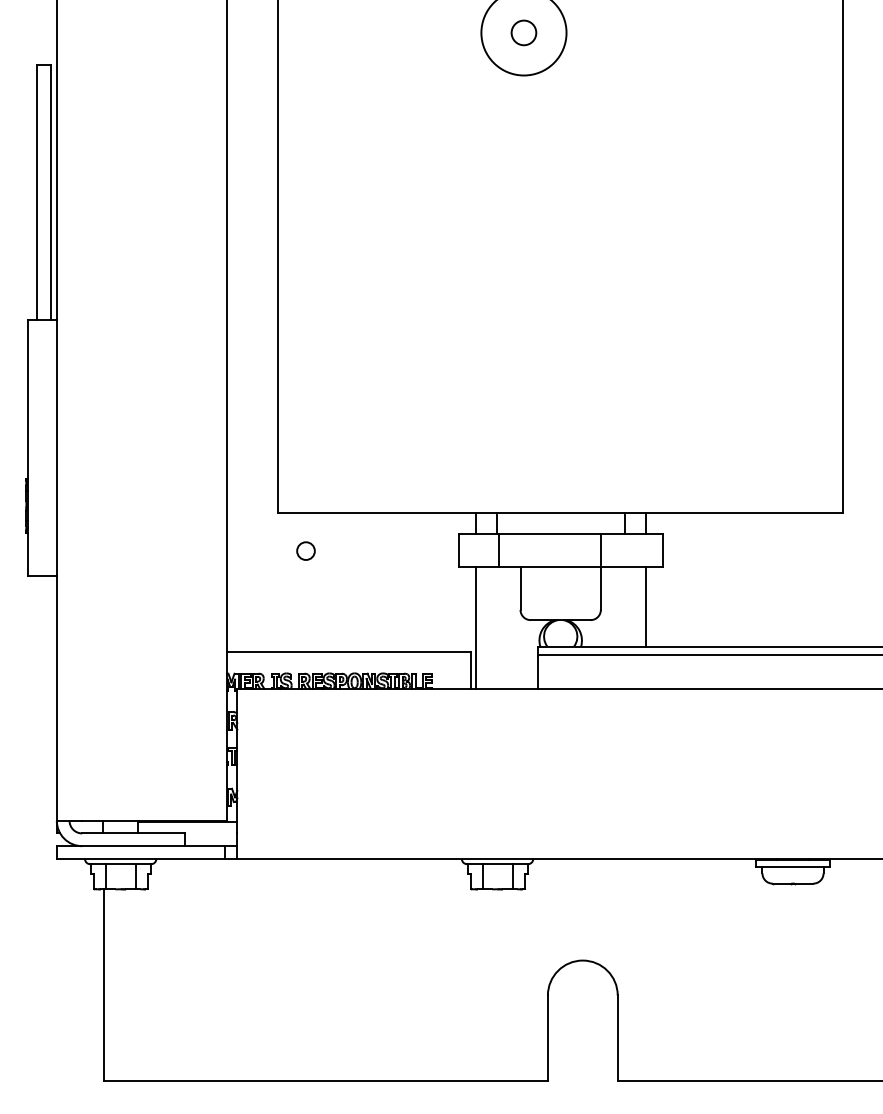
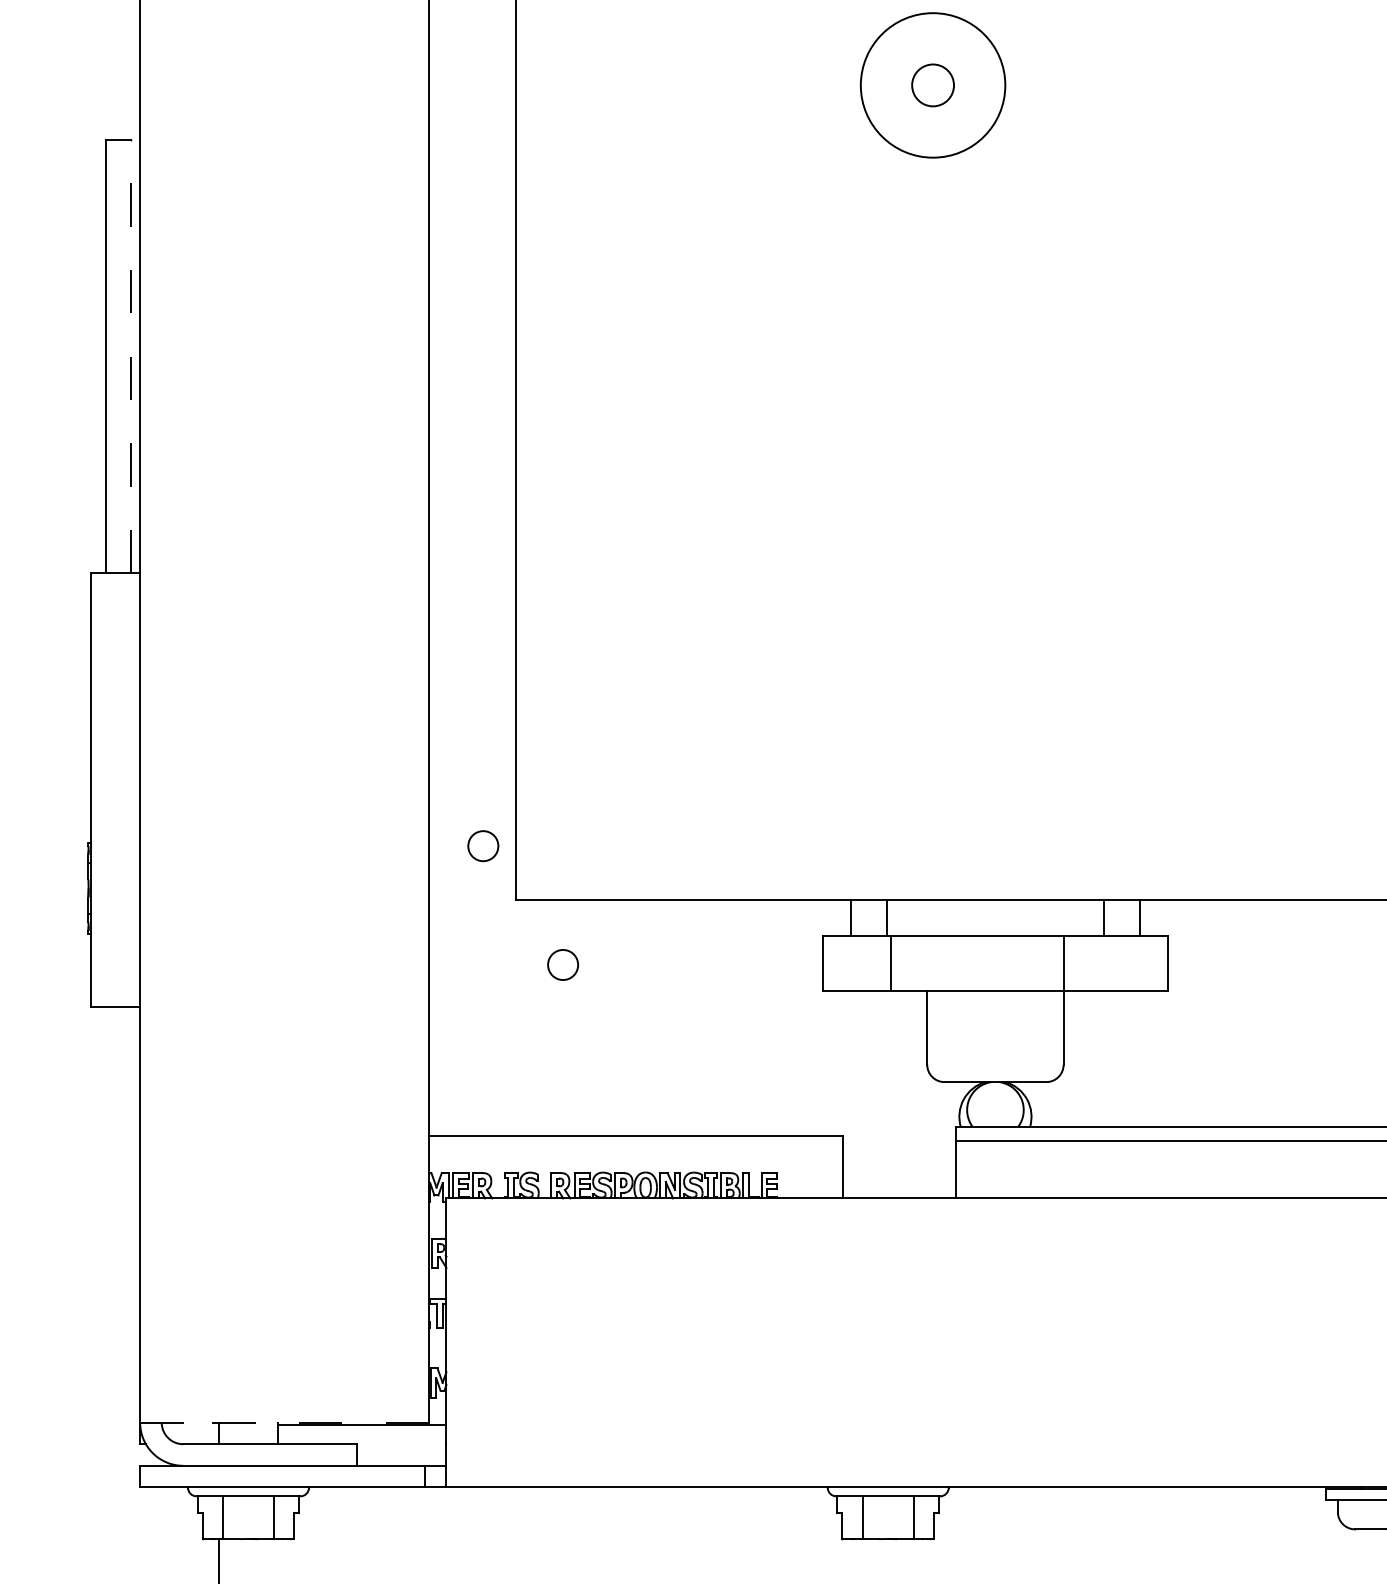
line: (51, 192) -> (131, 356), solid -> dashed
circle: (258, 480) -> (482, 845), added
line: (645, 606) -> (1139, 1058), removed
line: (475, 627) -> (850, 1094), removed
line: (154, 820) -> (305, 1422), solid -> dashed

